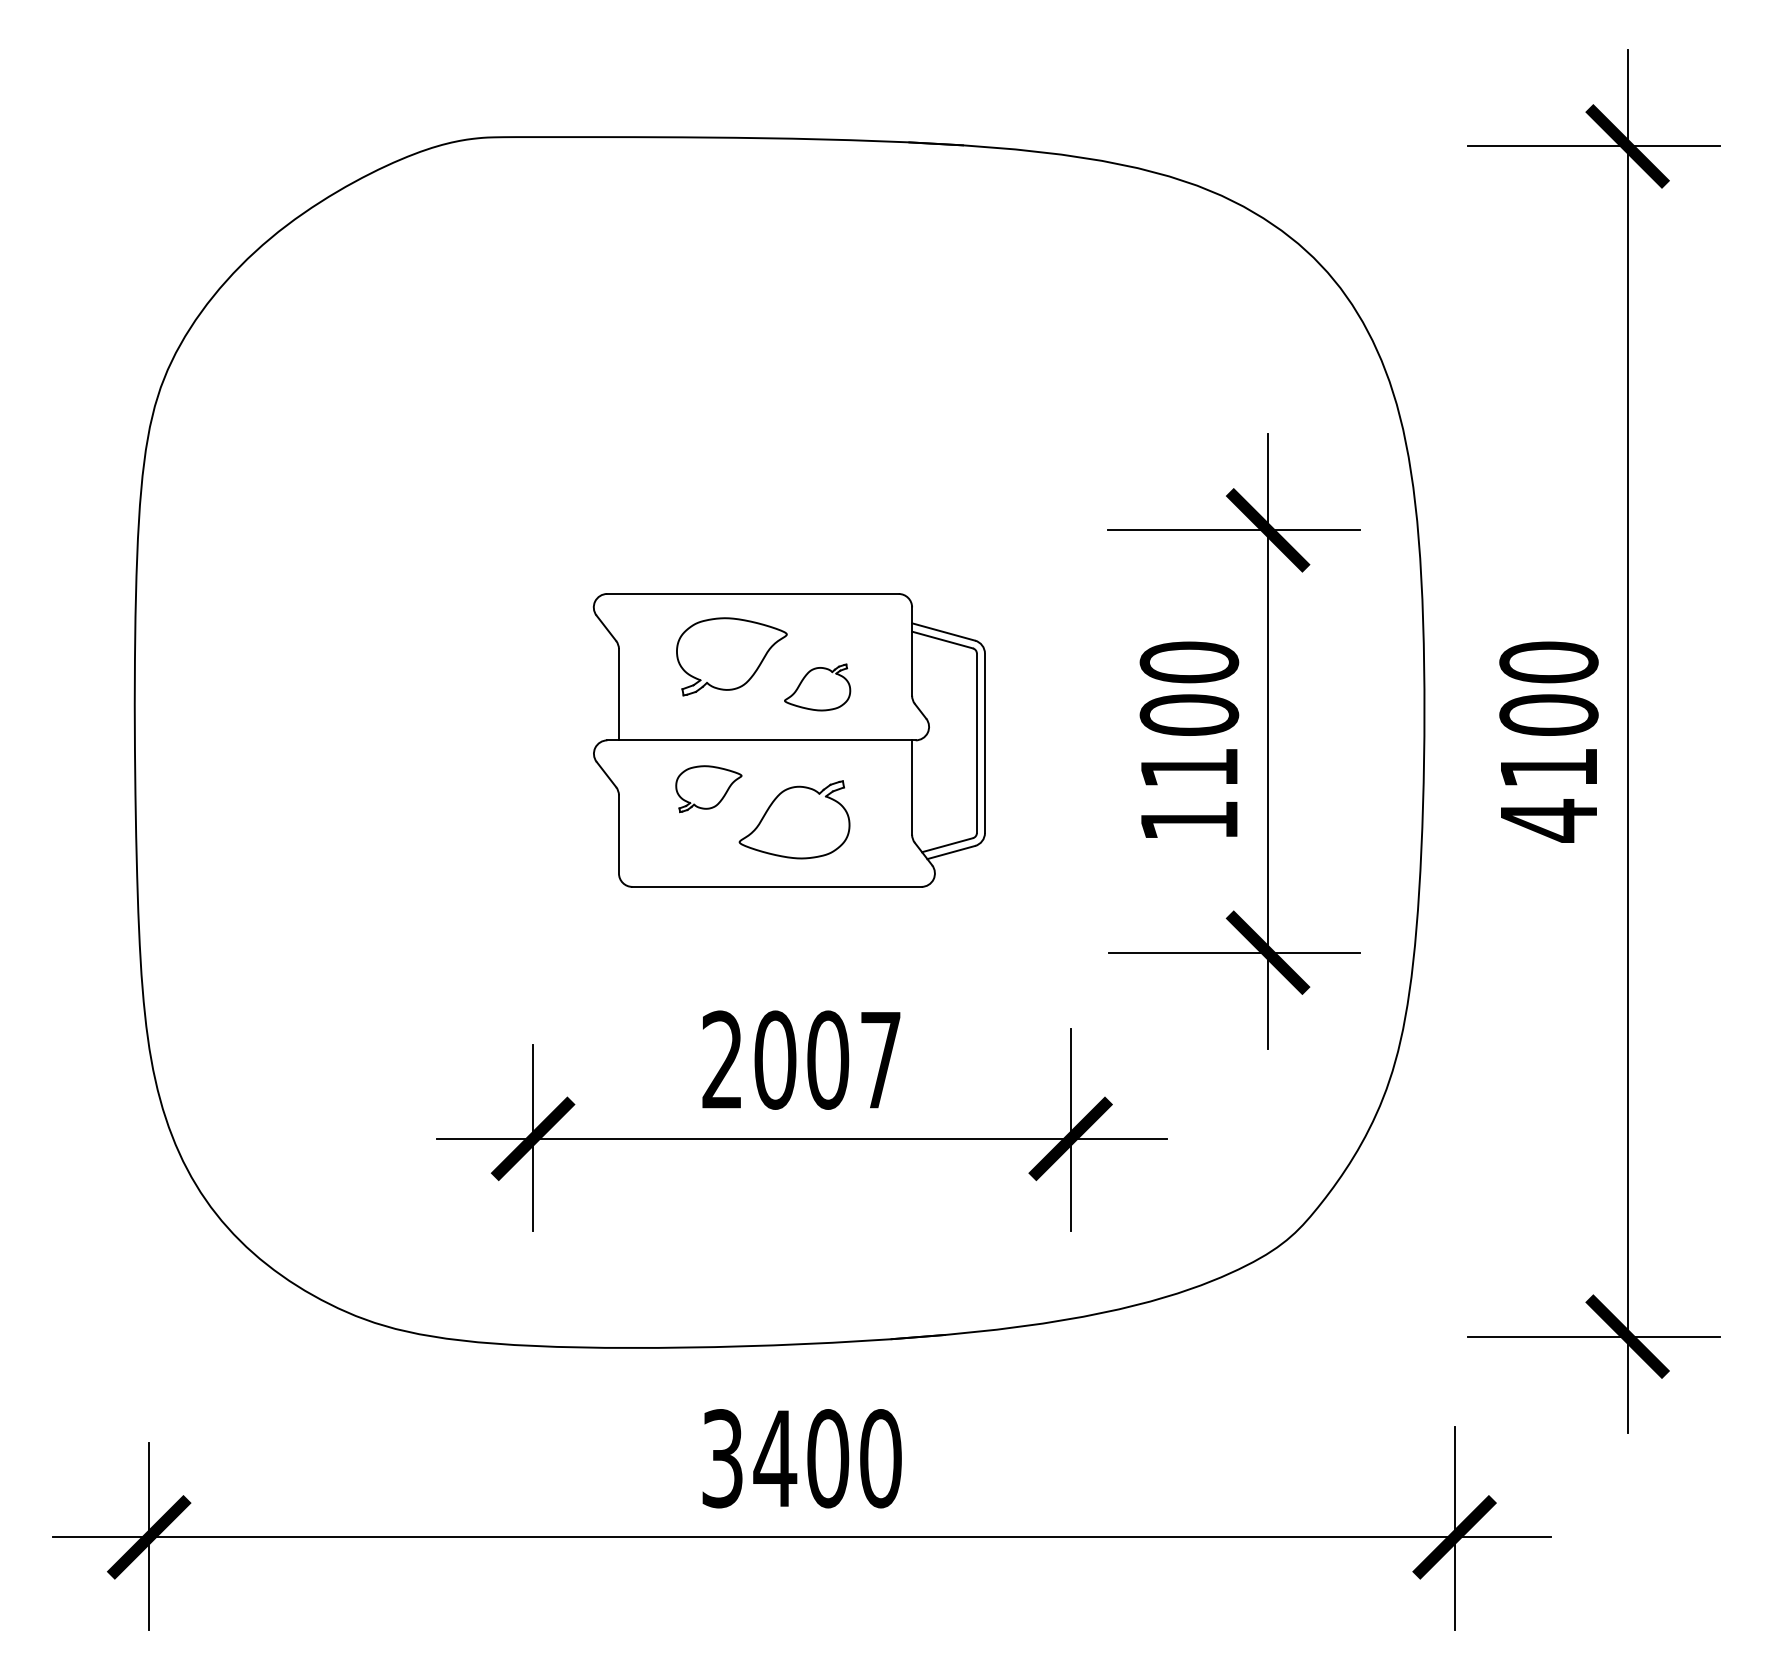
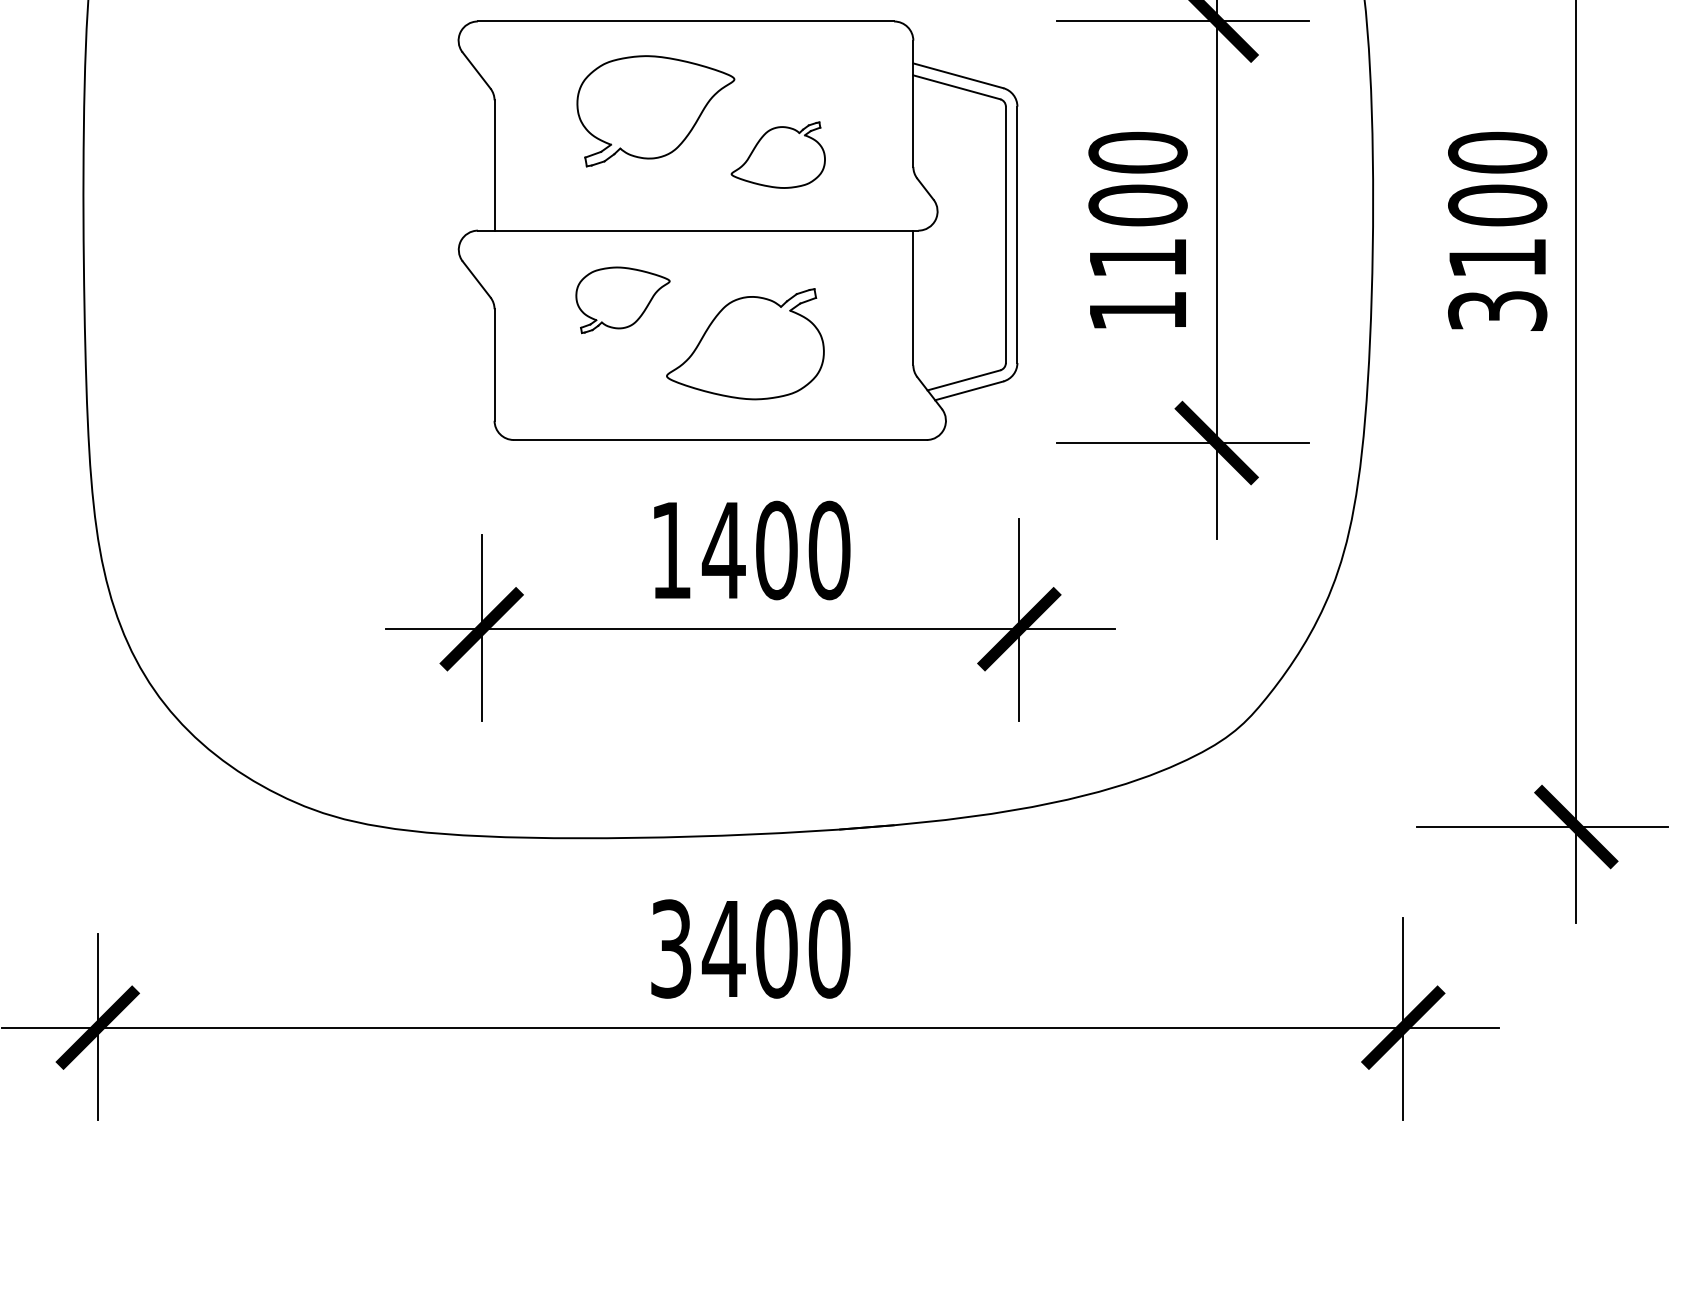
part: (789, 740) -> (738, 230), size x1.43
text: (1548, 820) -> (1497, 310), 4100 -> 3100
text: (801, 1059) -> (750, 549), 2007 -> 1400

